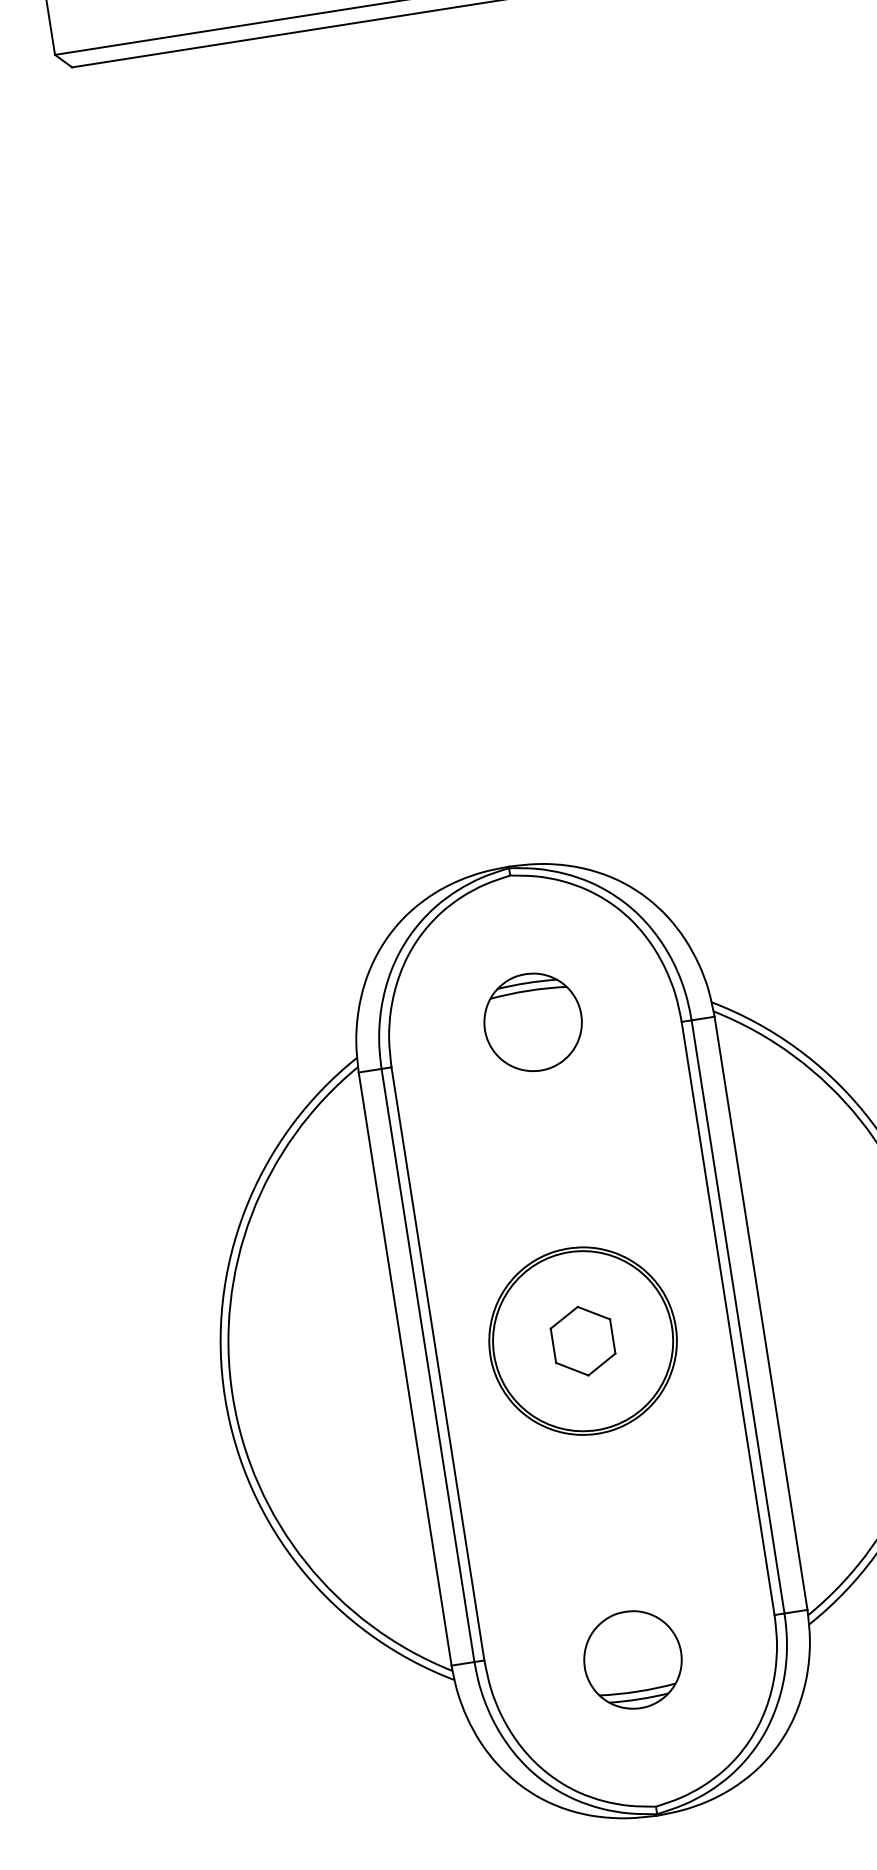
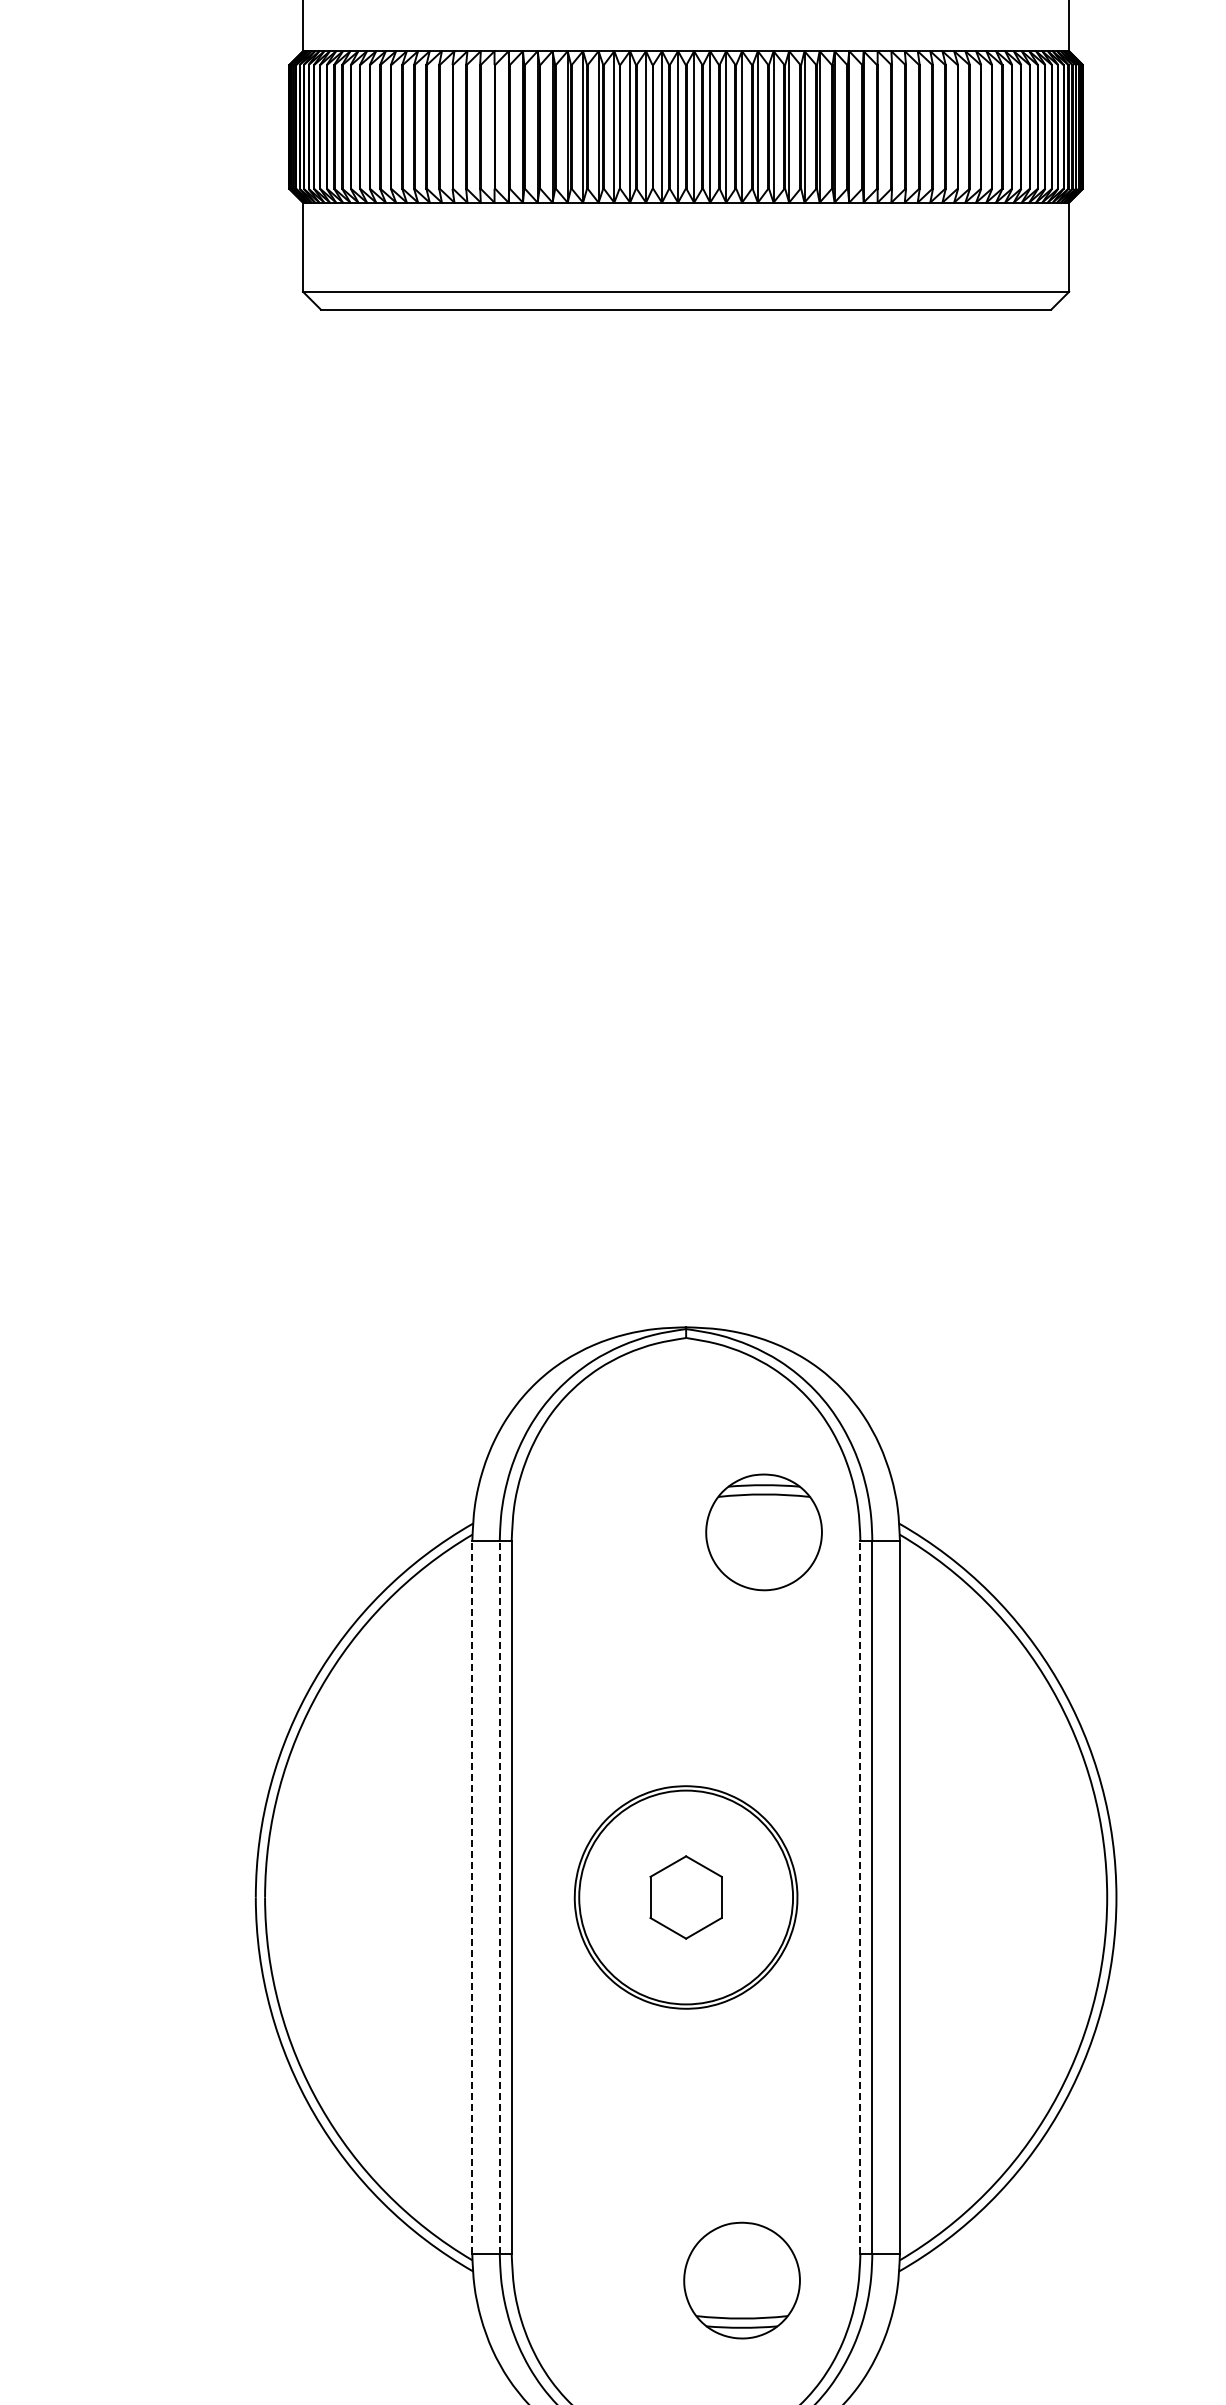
part: (532, 1022) -> (763, 1532), moved
line: (728, 1318) -> (860, 1897), solid -> dashed
line: (427, 1365) -> (499, 1897), solid -> dashed
line: (405, 1369) -> (472, 1897), solid -> dashed
part: (632, 1659) -> (741, 2280), moved

